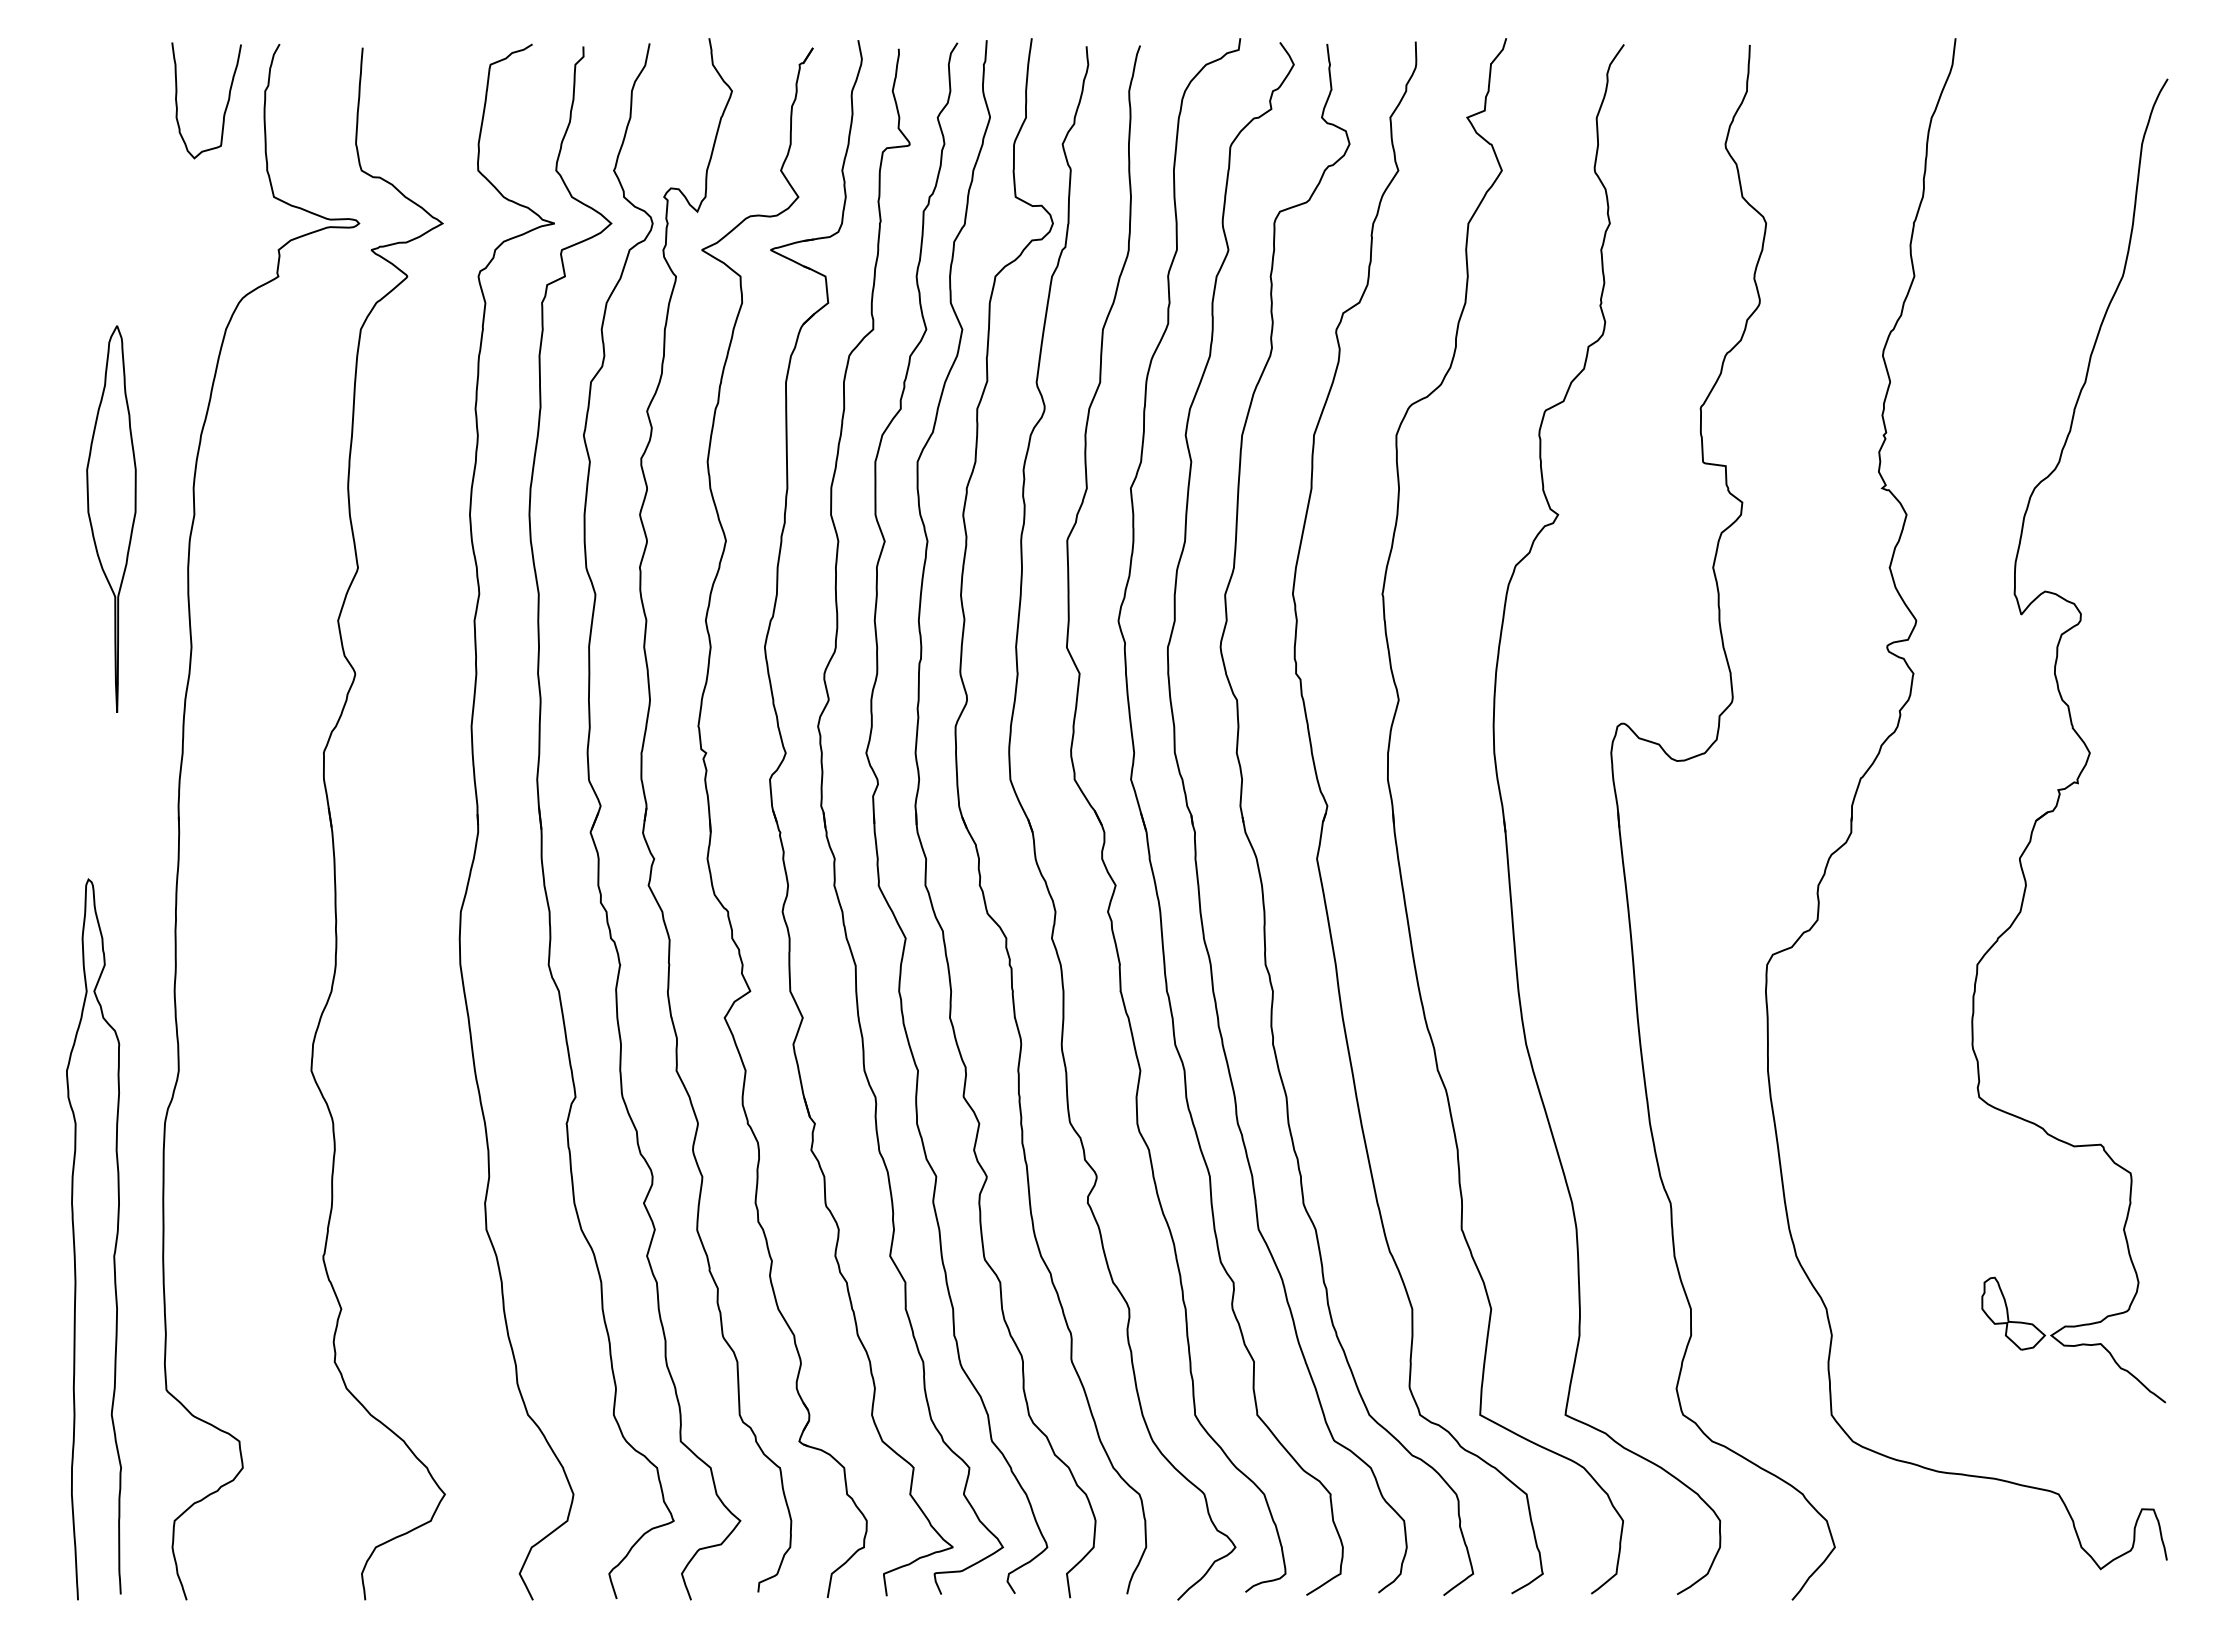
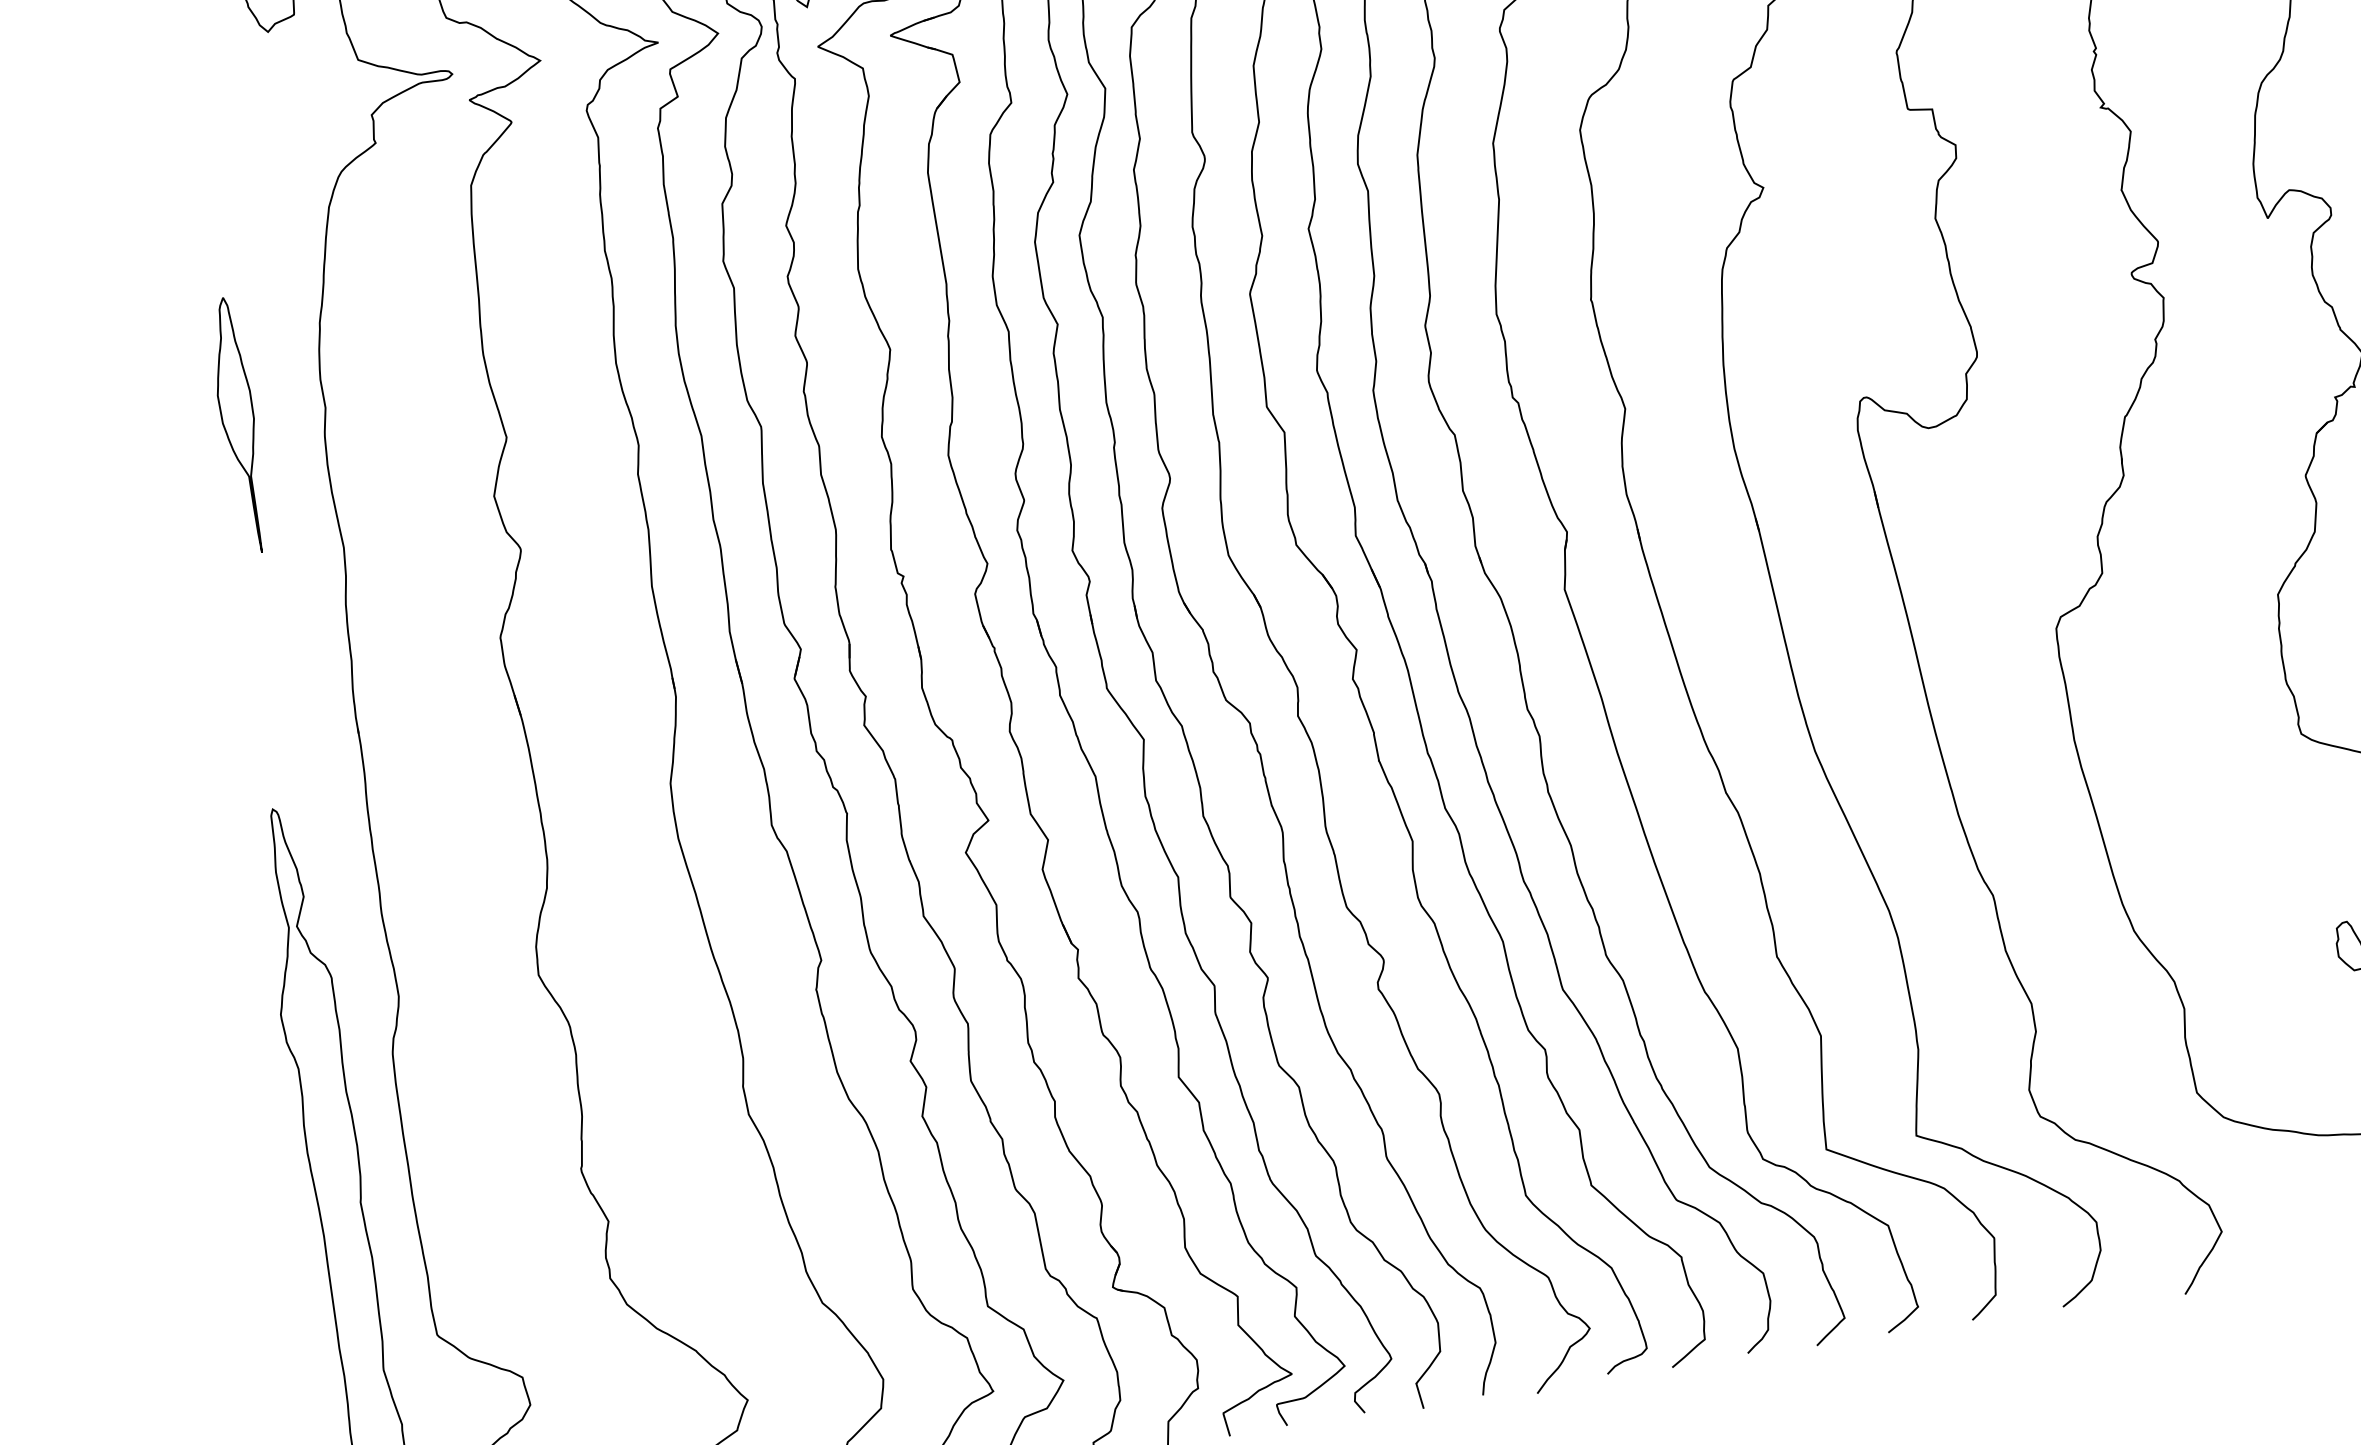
part: (111, 518) -> (238, 425), size x0.62

